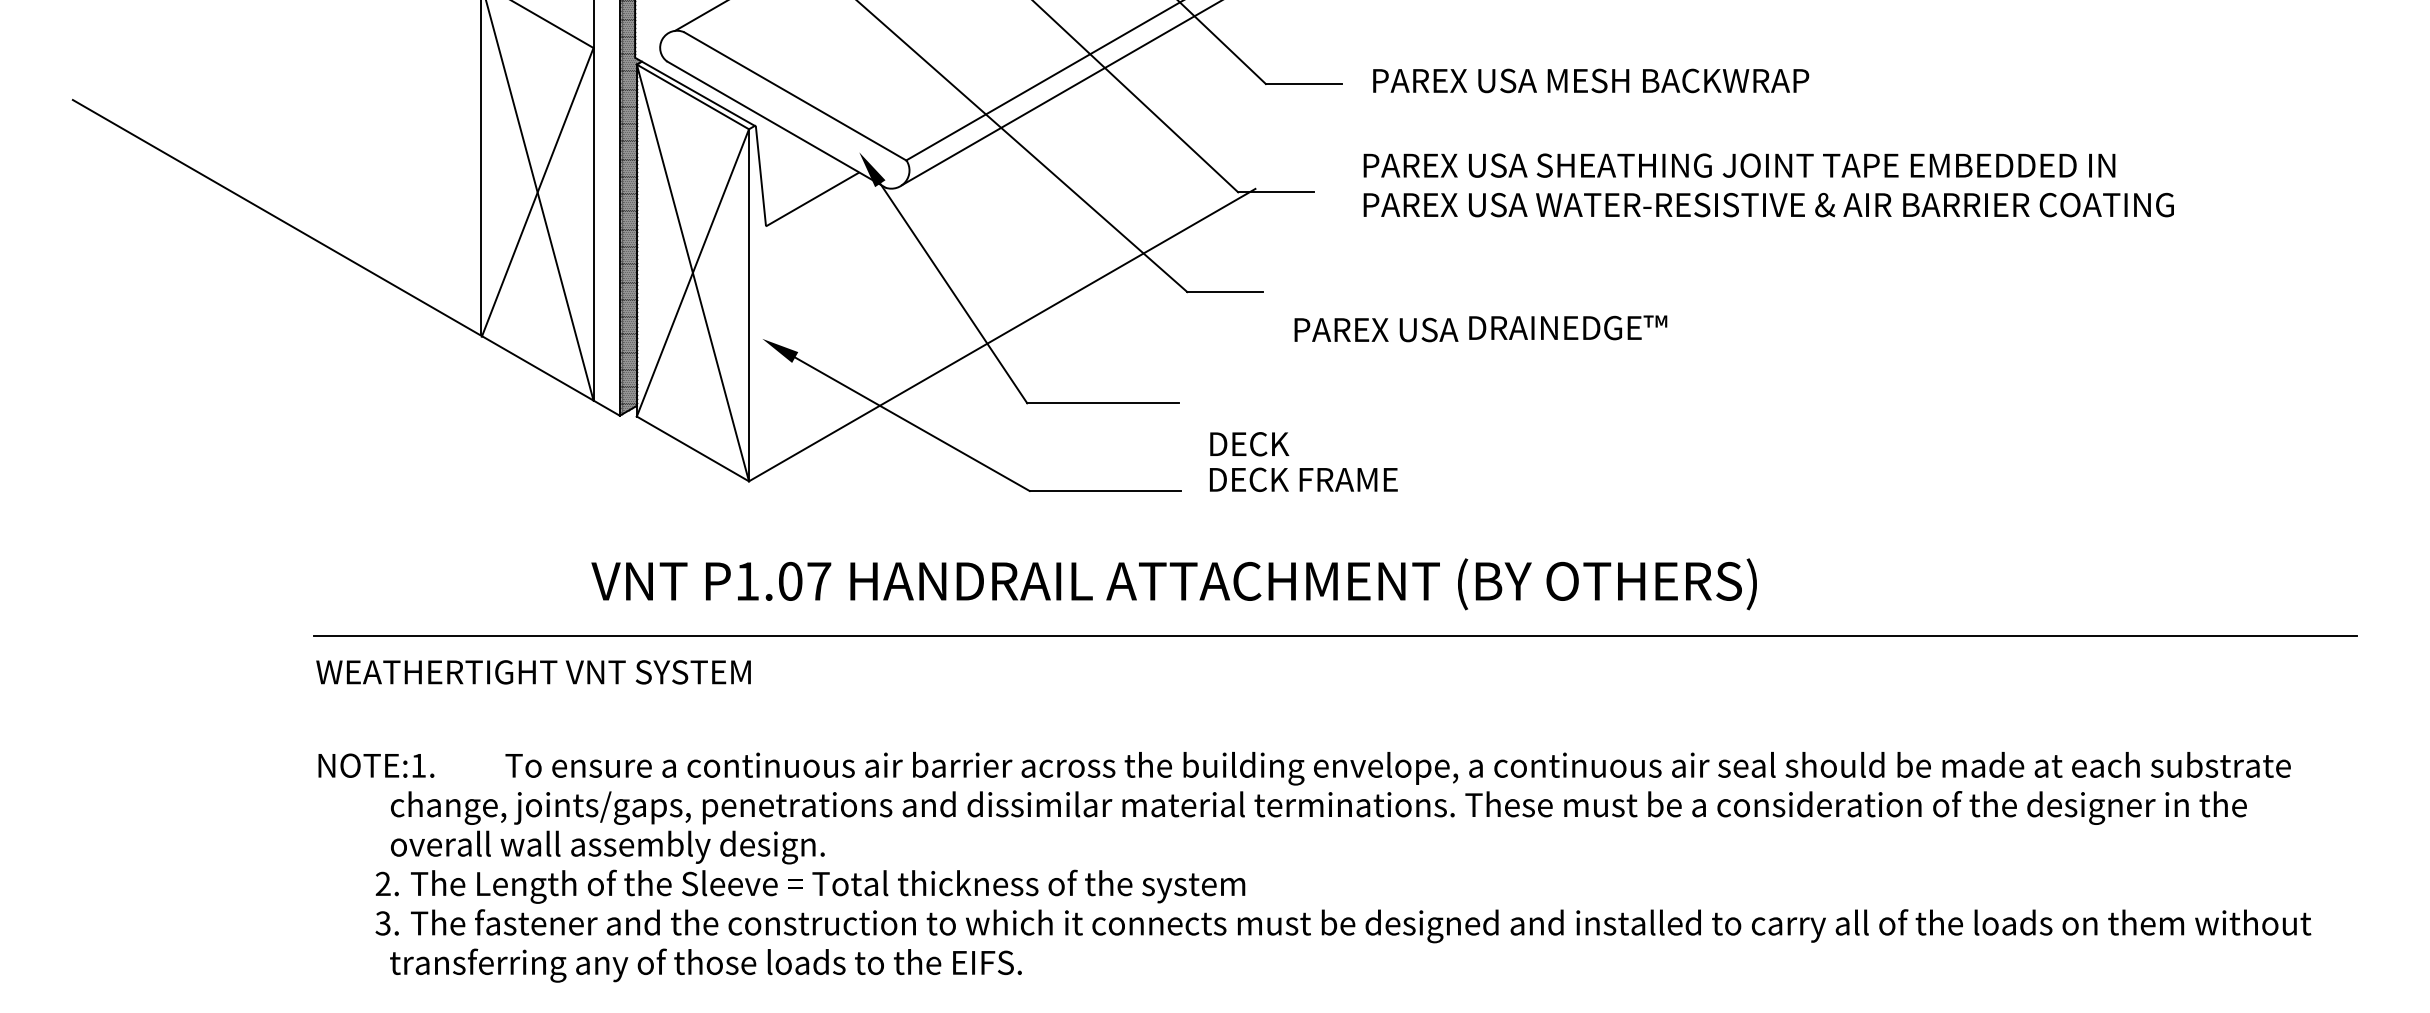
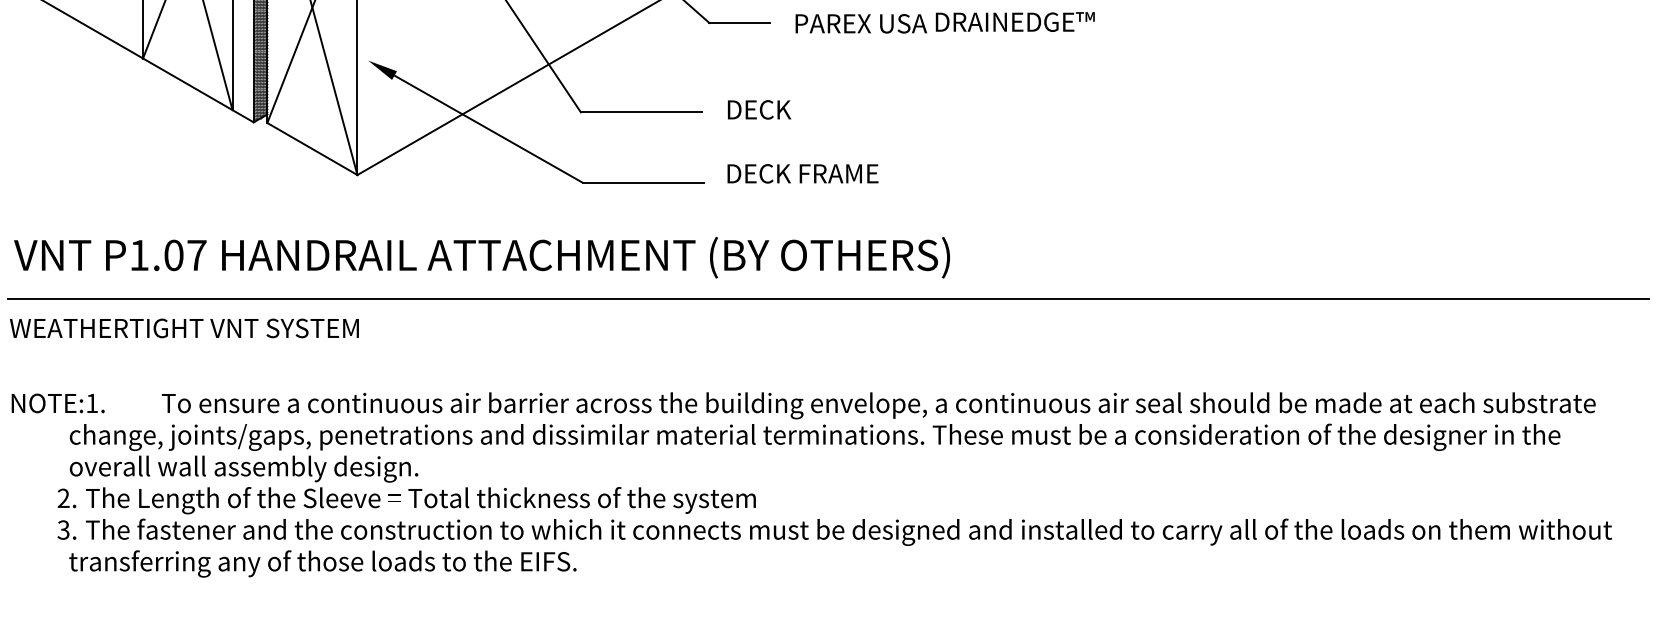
text: (1480, 328) -> (944, 22), moved
text: (1249, 444) -> (759, 110), moved
text: (1173, 584) -> (481, 257), moved

